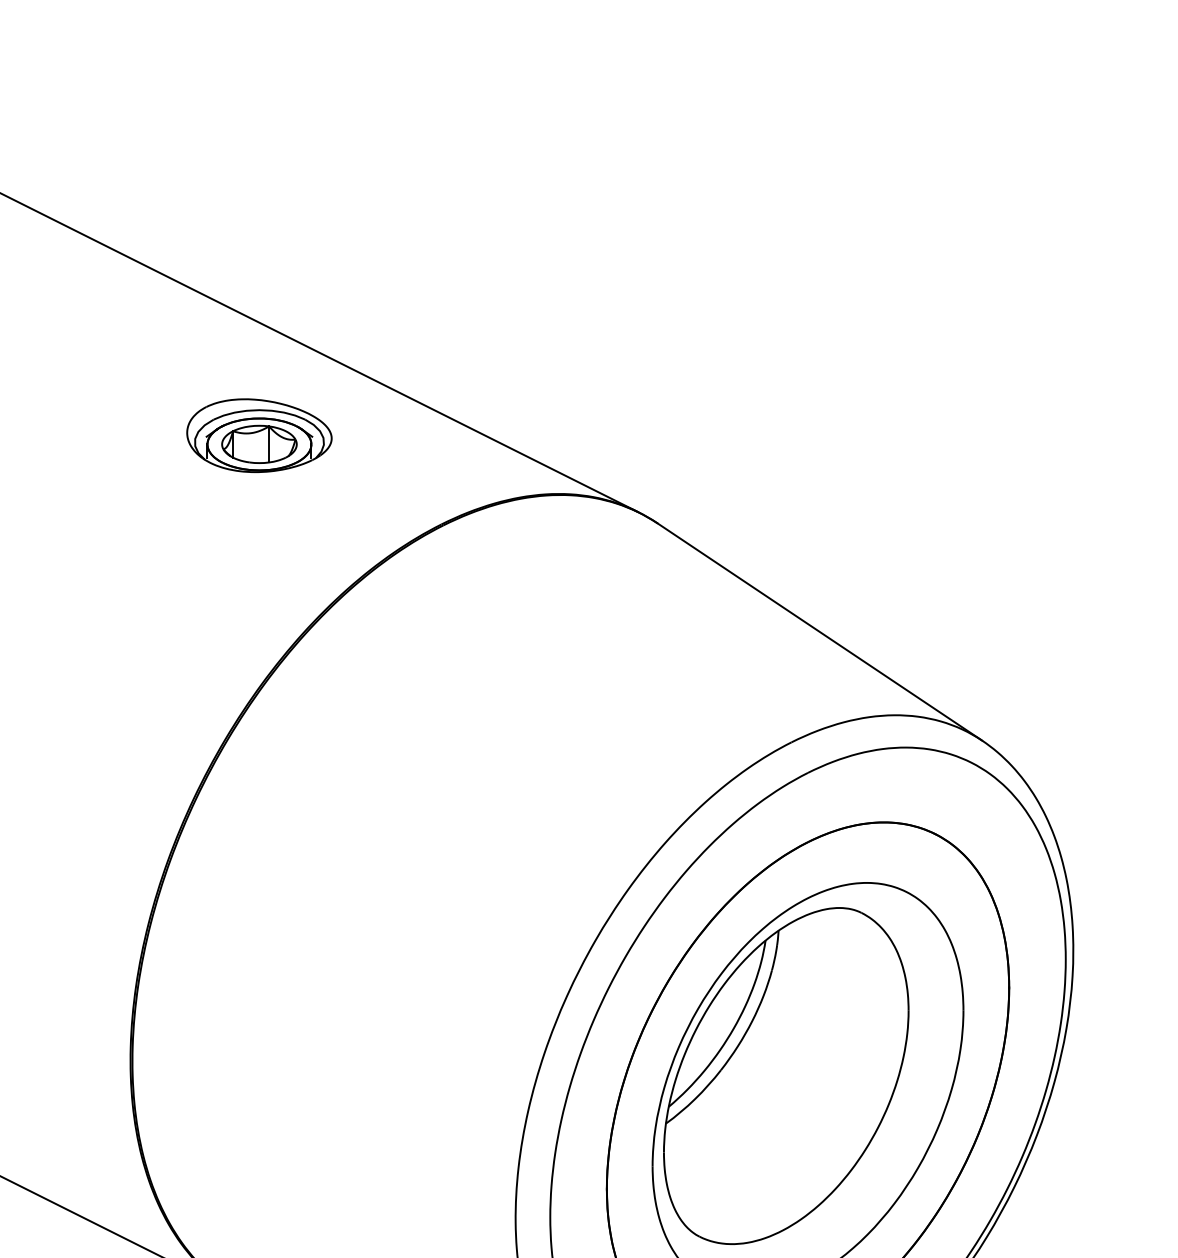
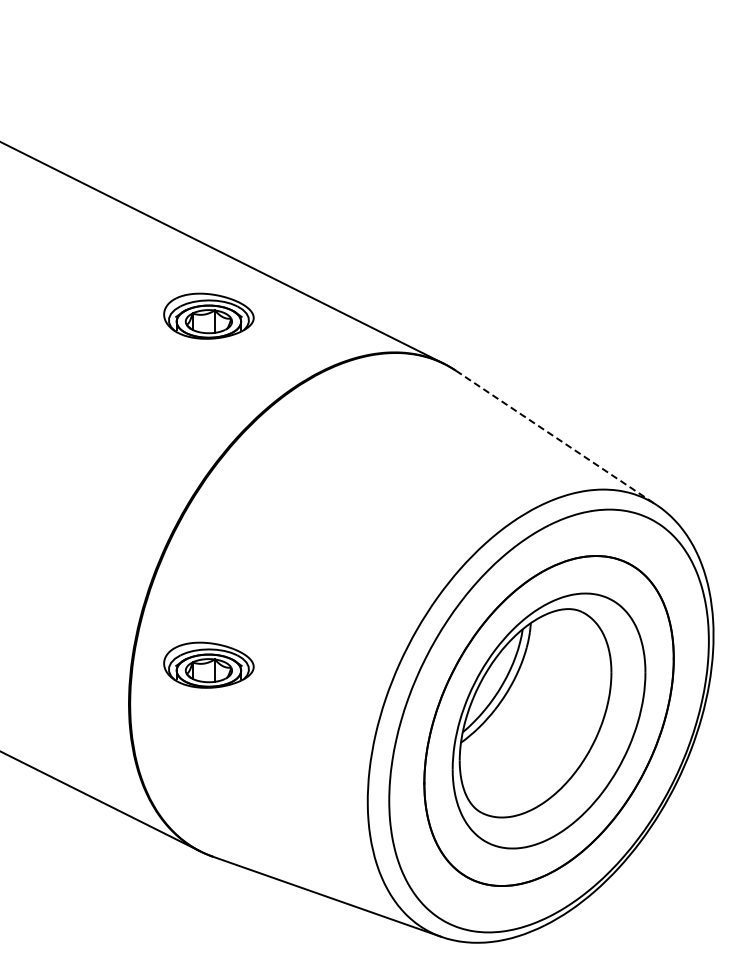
line: (820, 632) -> (556, 438), solid -> dashed
part: (258, 997) -> (208, 664), added

